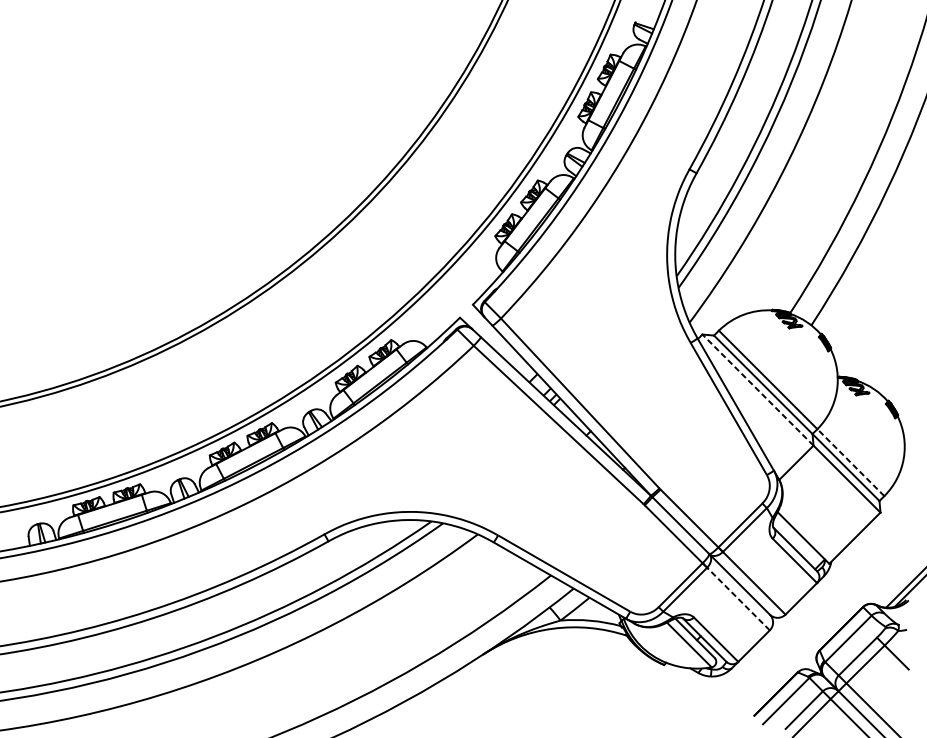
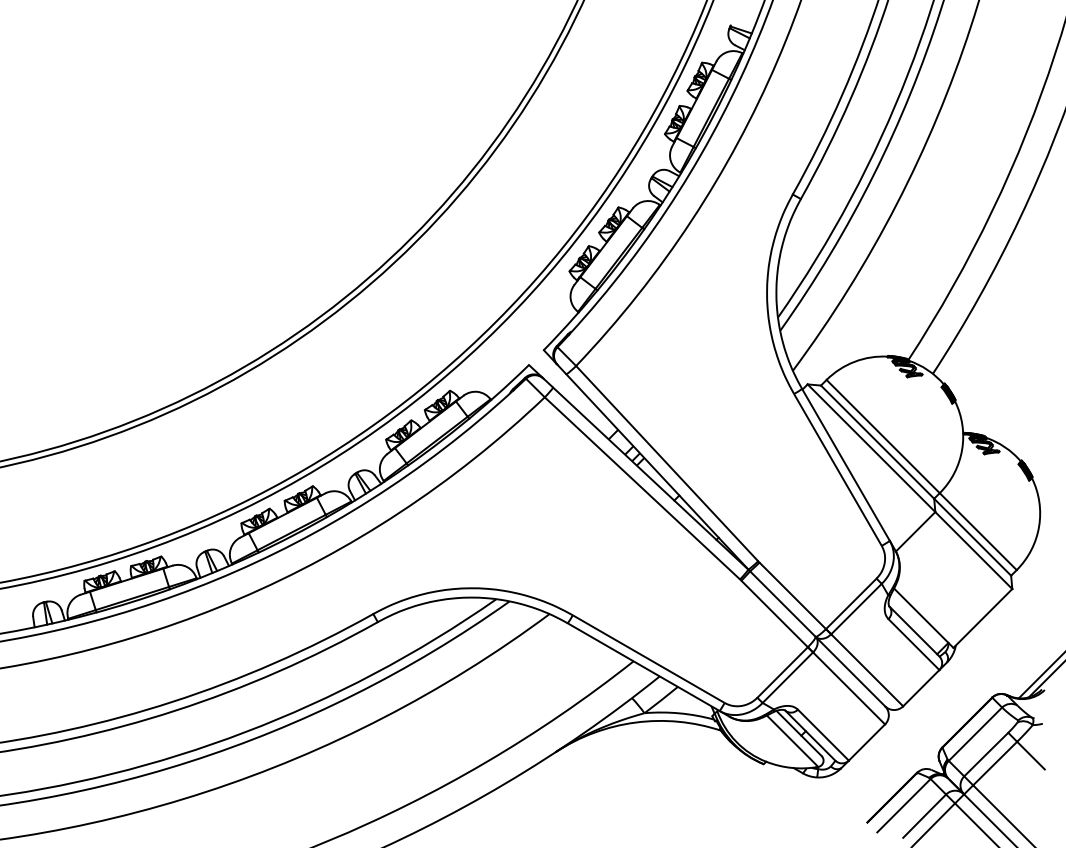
line: (757, 389) -> (871, 447), dashed -> solid
line: (850, 462) -> (977, 531), dashed -> solid
line: (738, 599) -> (849, 688), dashed -> solid

